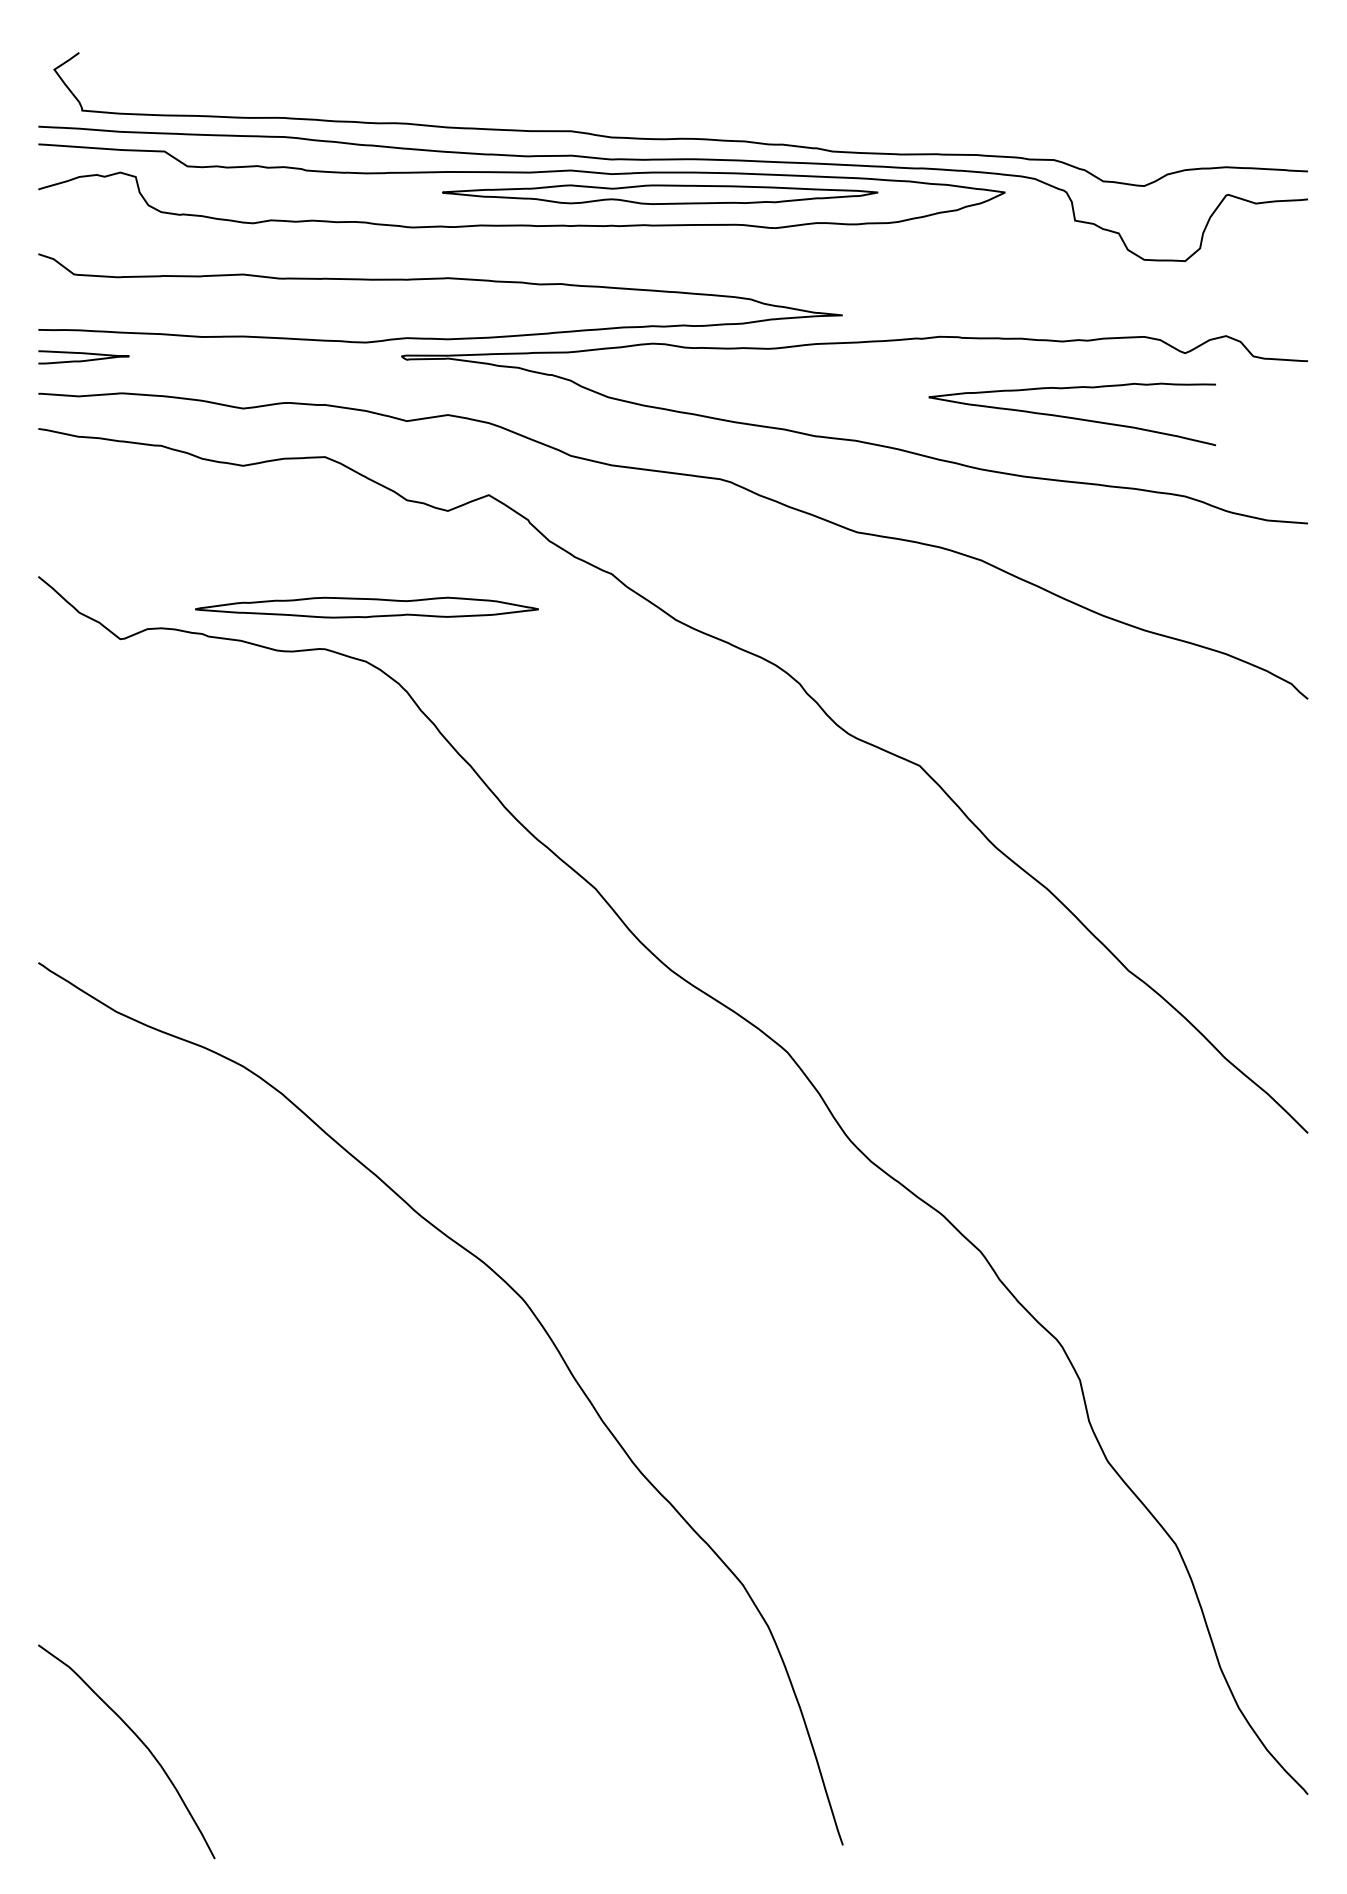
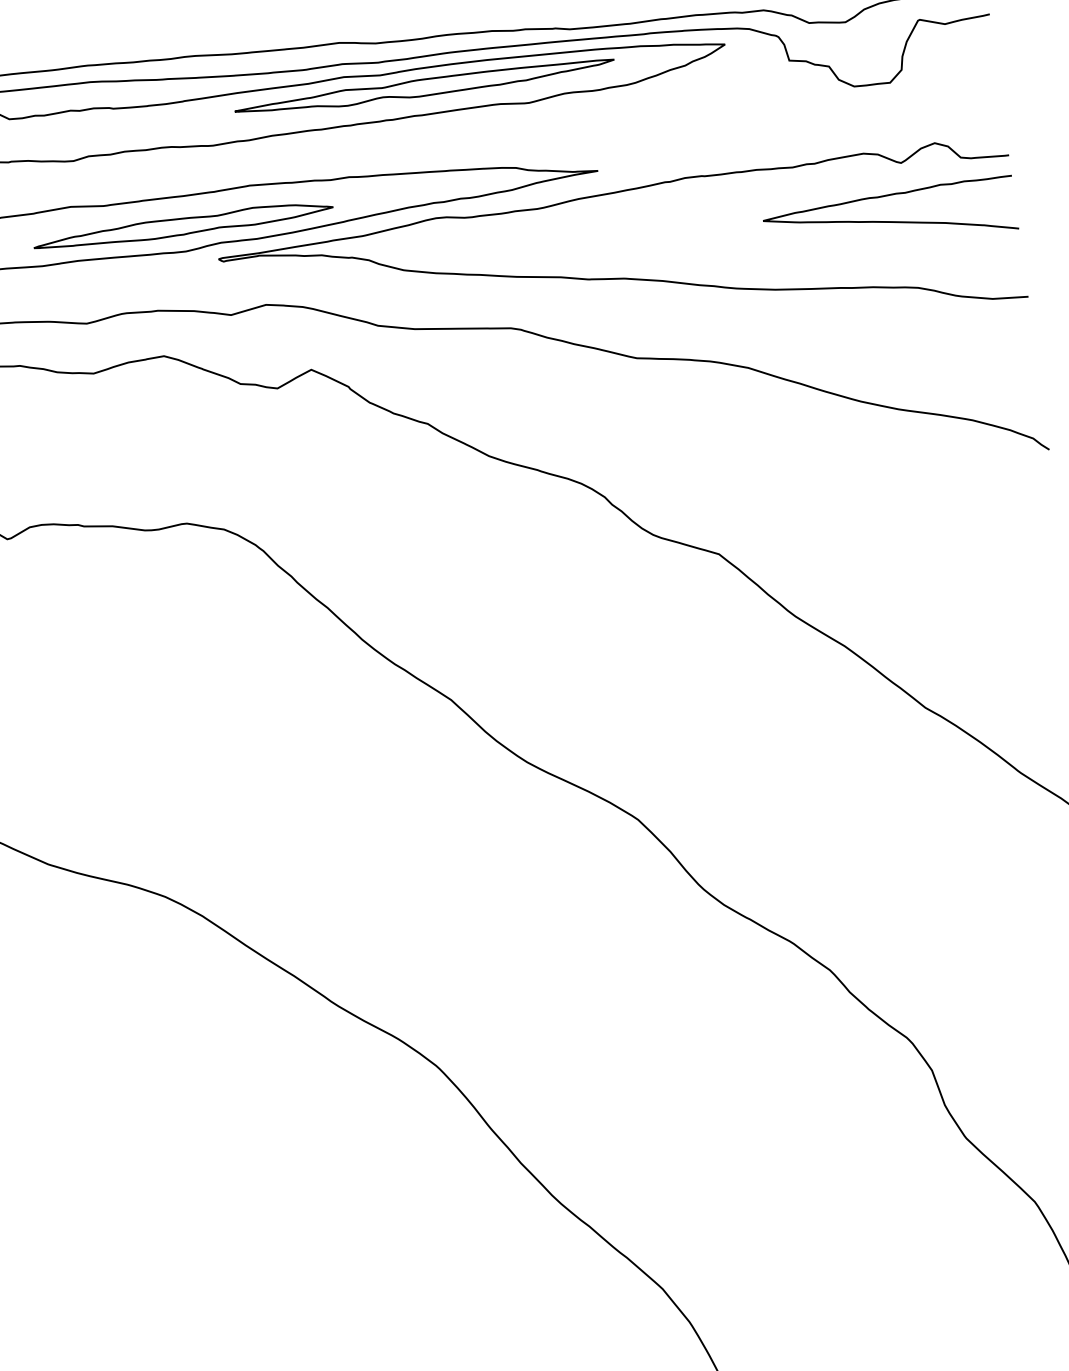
curve: (1072, 417) -> (890, 221), moved
part: (366, 607) -> (183, 226), moved

